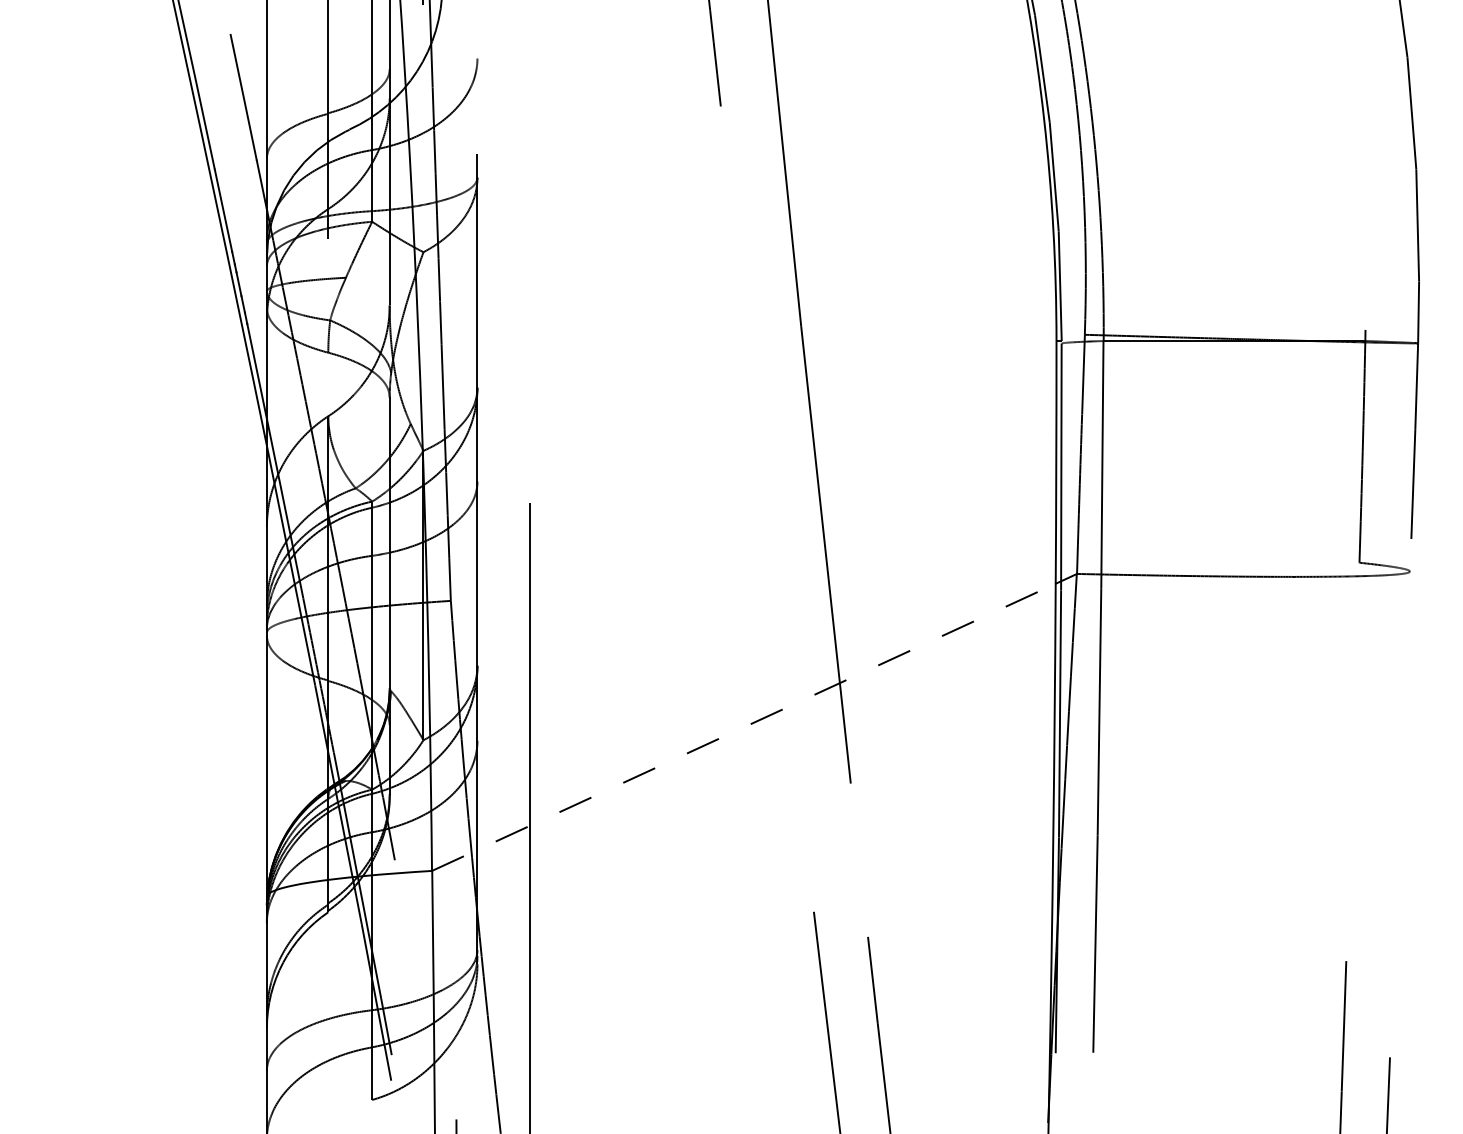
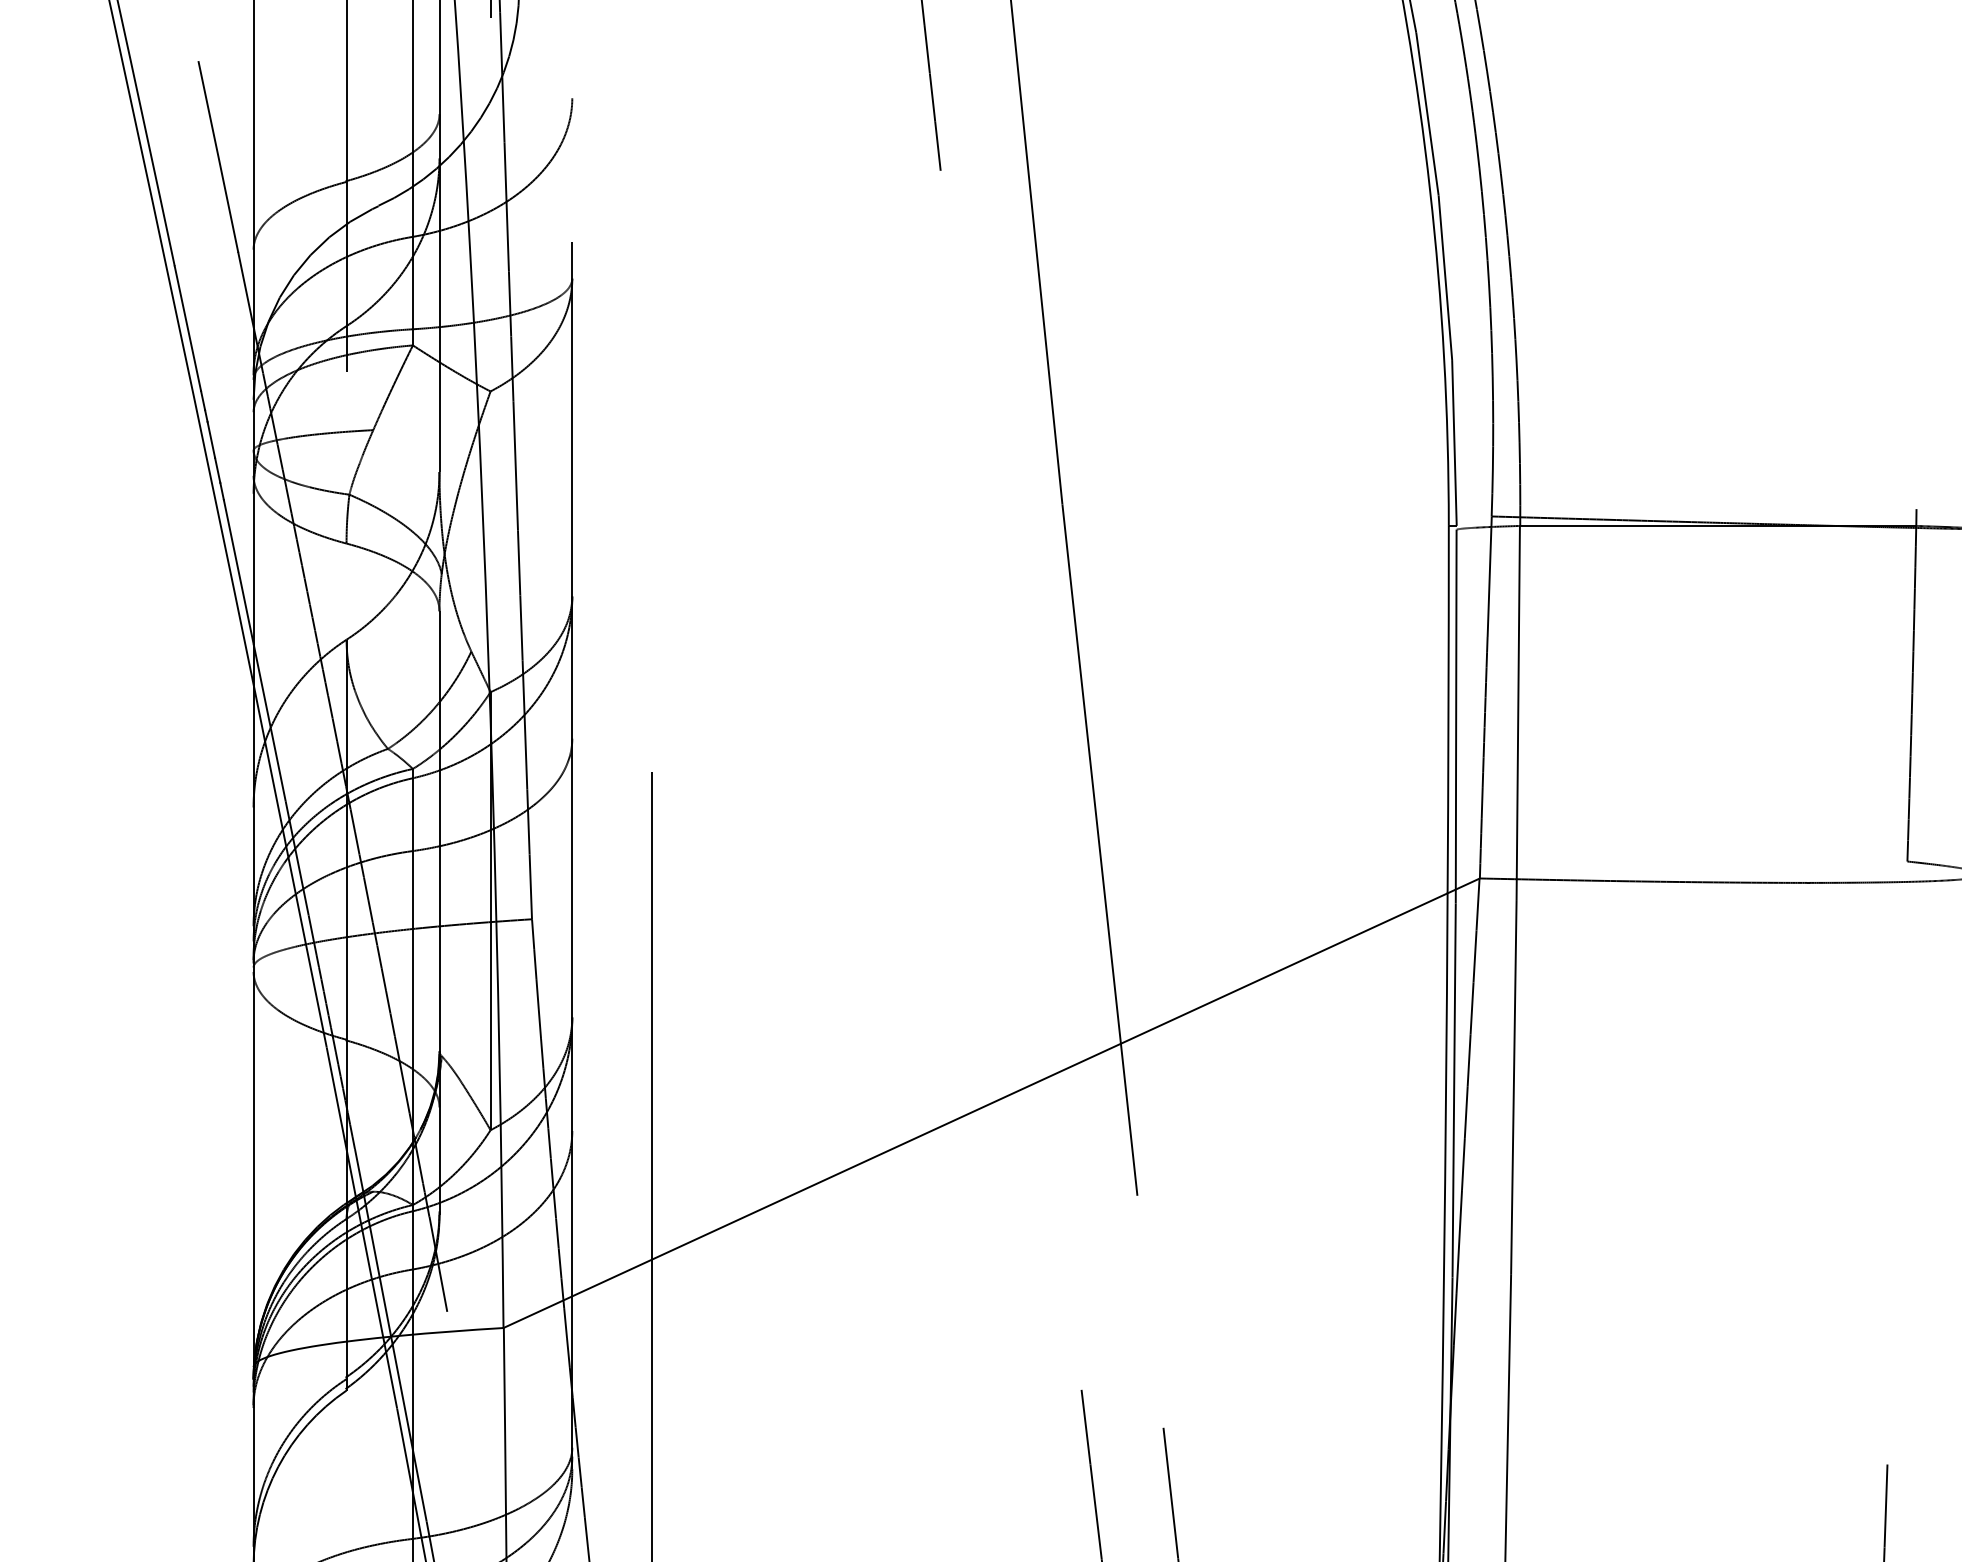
line: (743, 727) -> (975, 1110), dashed -> solid

